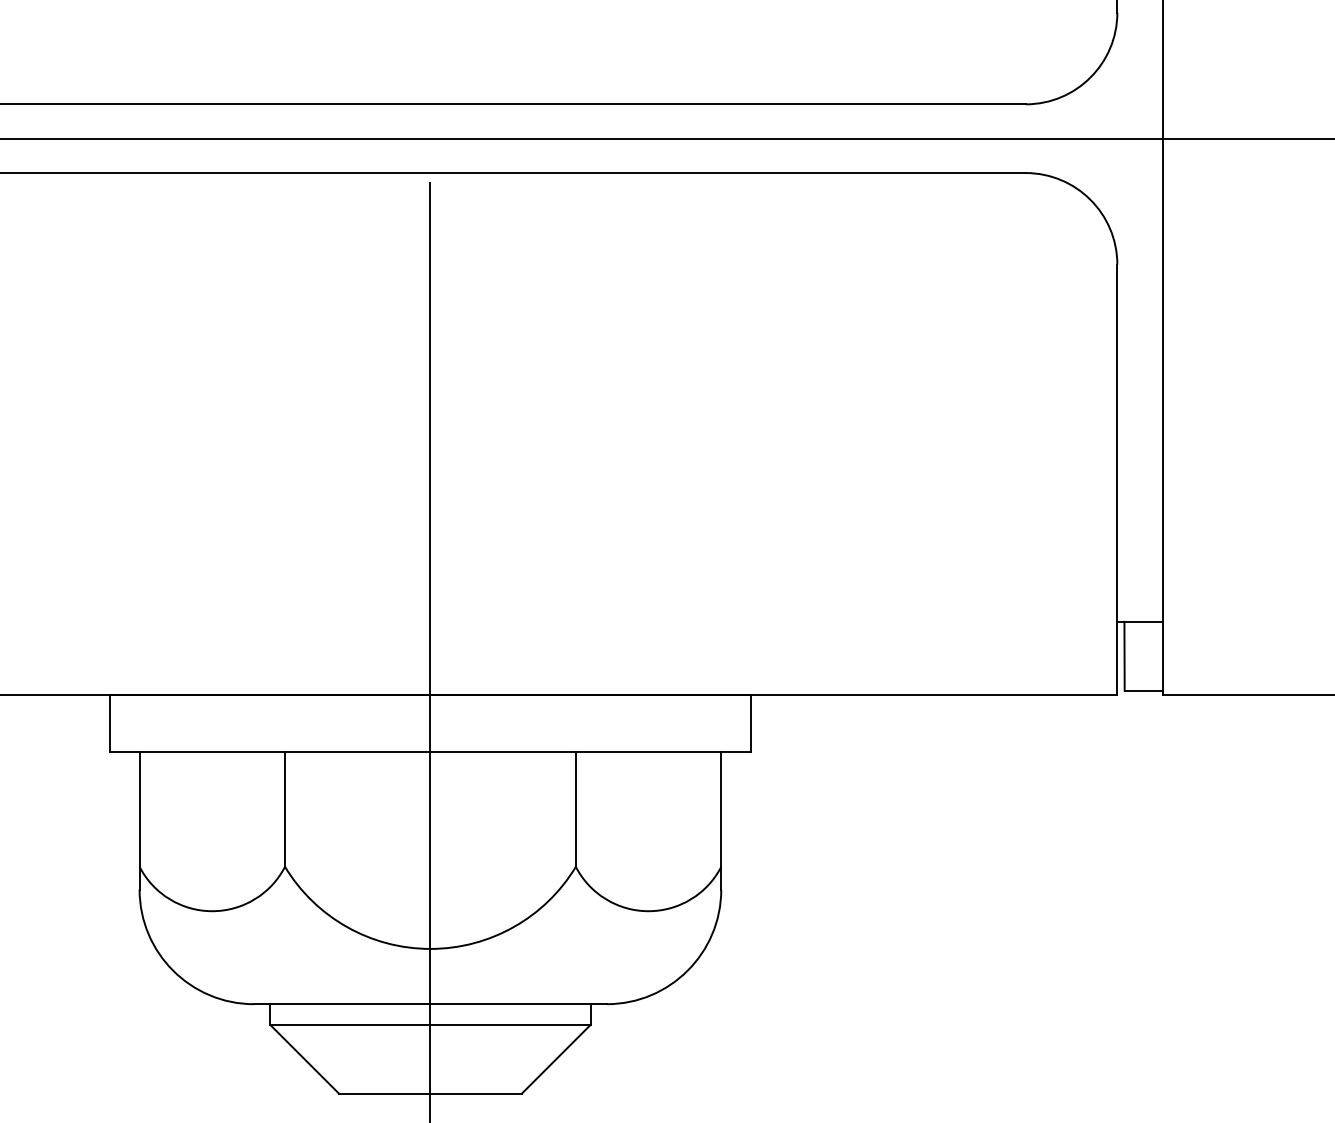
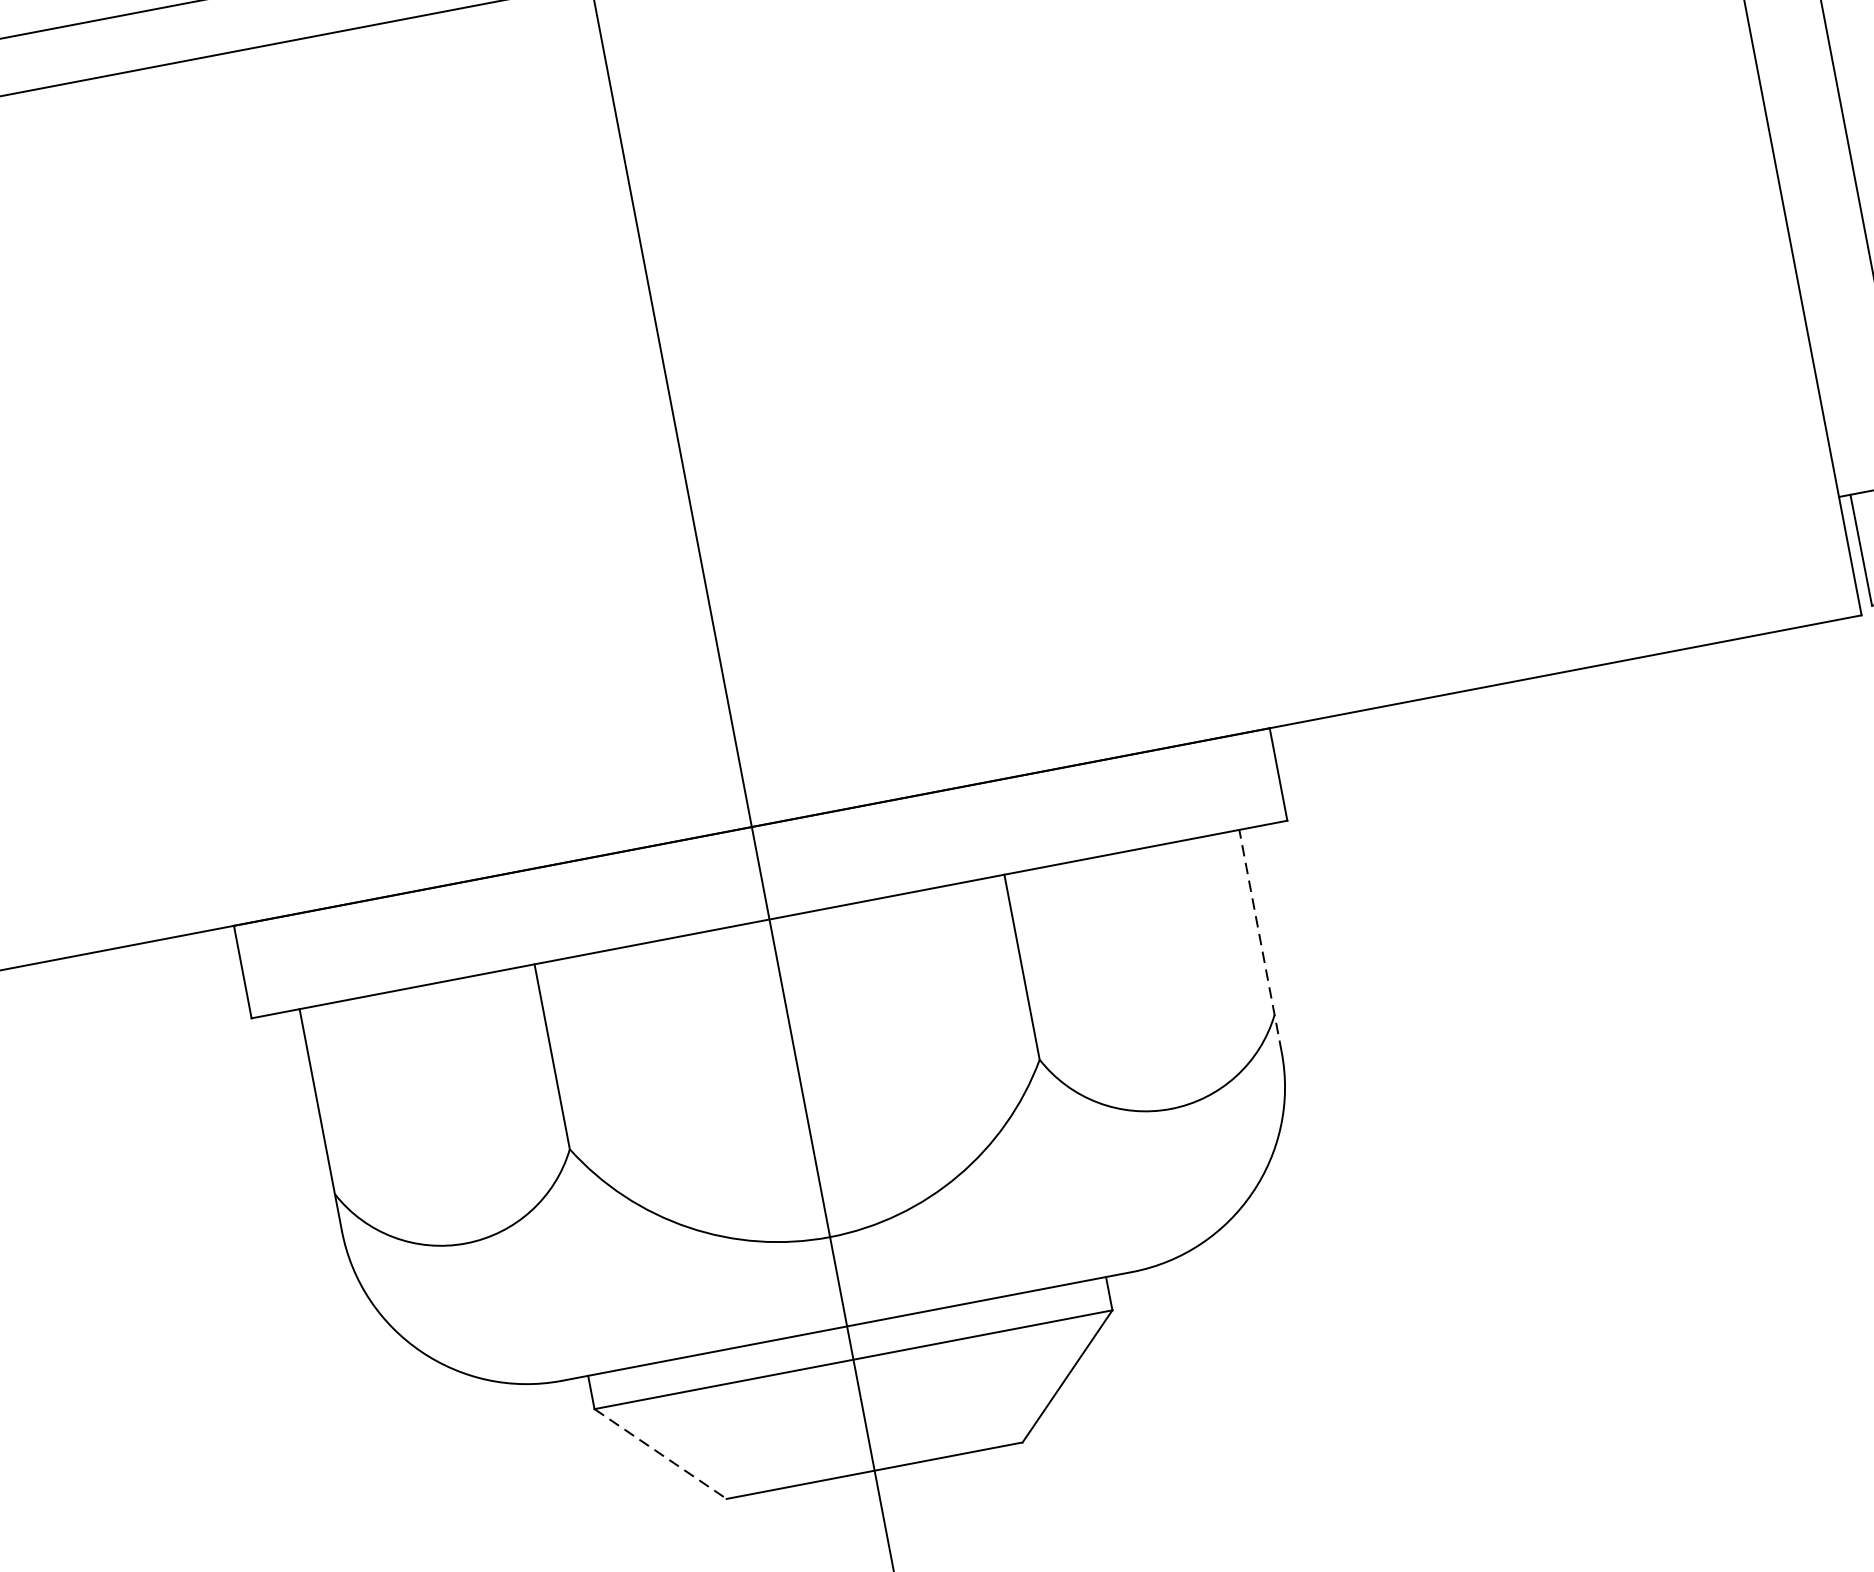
line: (721, 821) -> (1261, 941), solid -> dashed
line: (304, 1059) -> (660, 1454), solid -> dashed

